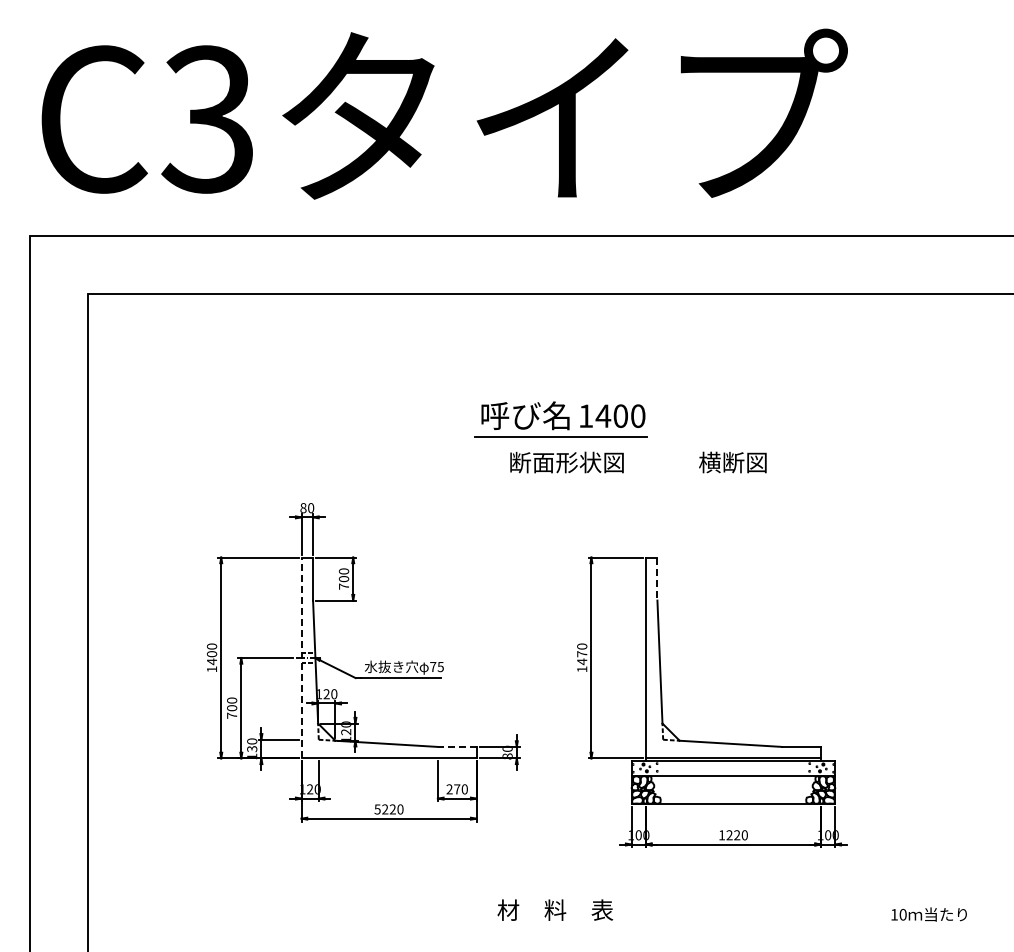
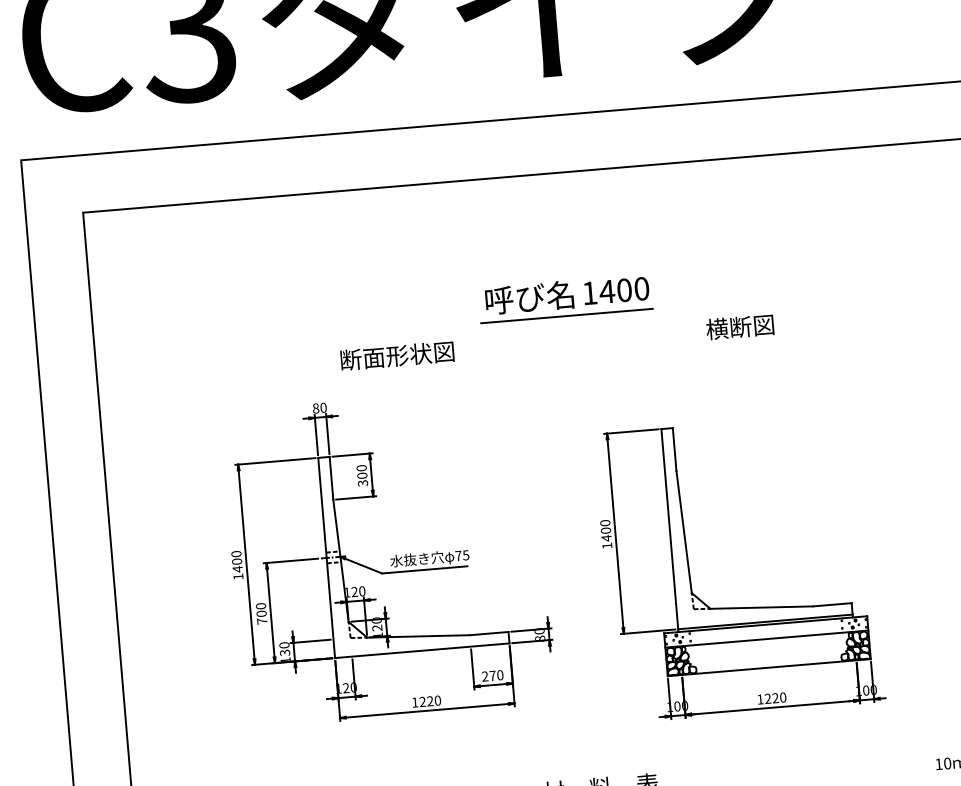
text: (566, 462) -> (396, 355), moved
line: (657, 579) -> (674, 449), dashed -> solid
text: (343, 586) -> (362, 483), 700 -> 300
text: (582, 654) -> (606, 531), 1470 -> 1400
line: (301, 657) -> (326, 557), dashed -> solid
line: (456, 746) -> (488, 633), dashed -> solid
text: (377, 809) -> (414, 702), 5220 -> 1220

